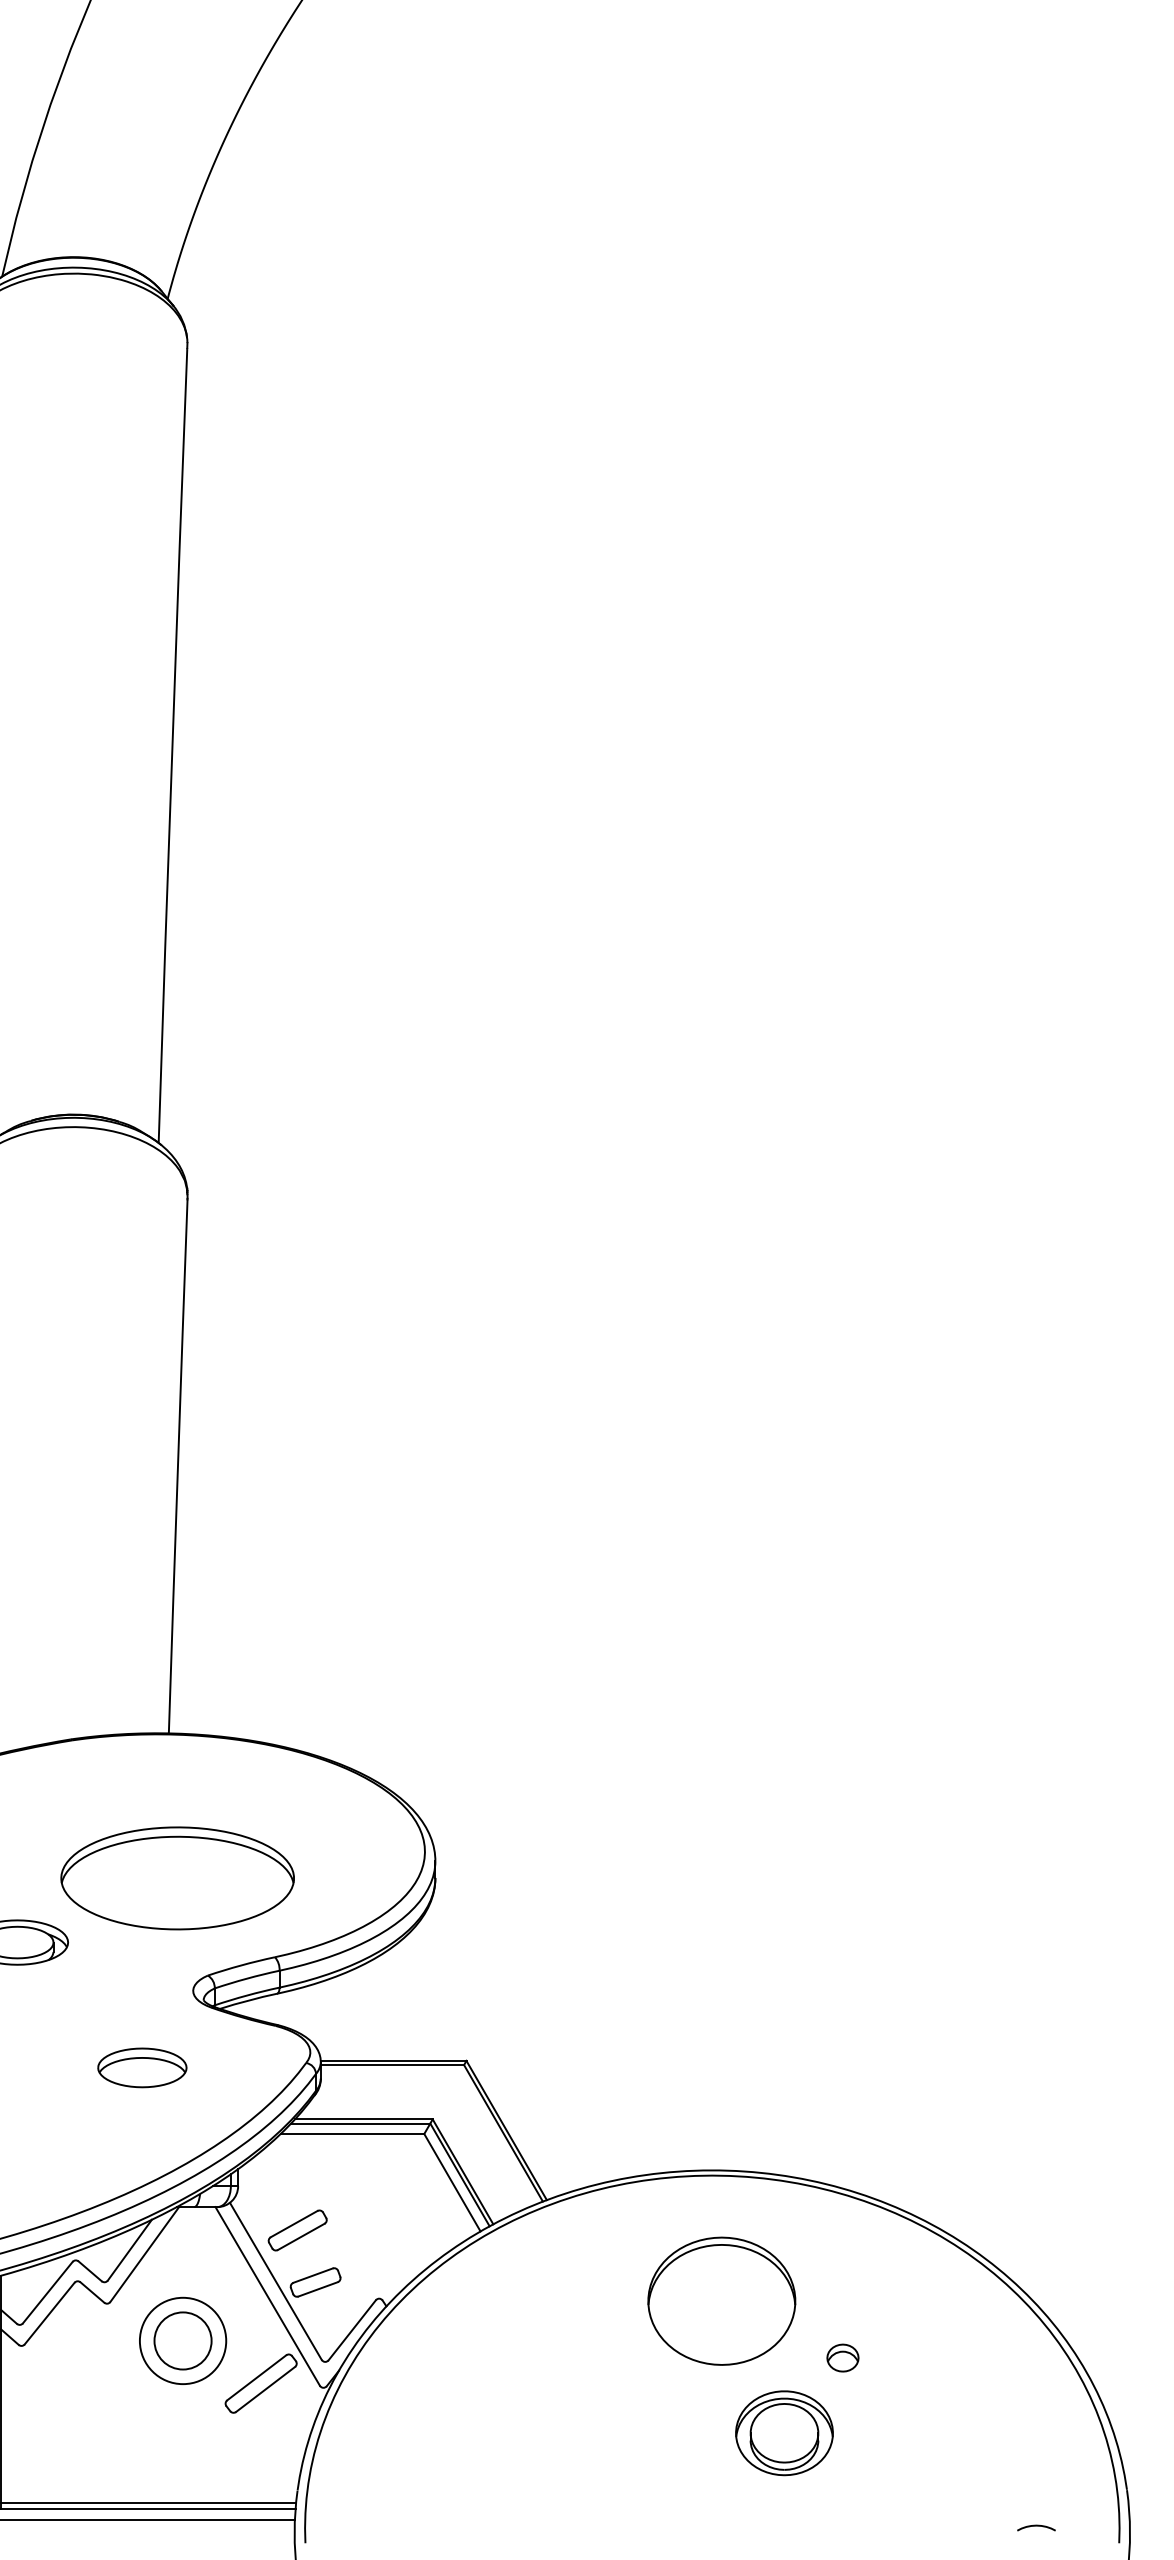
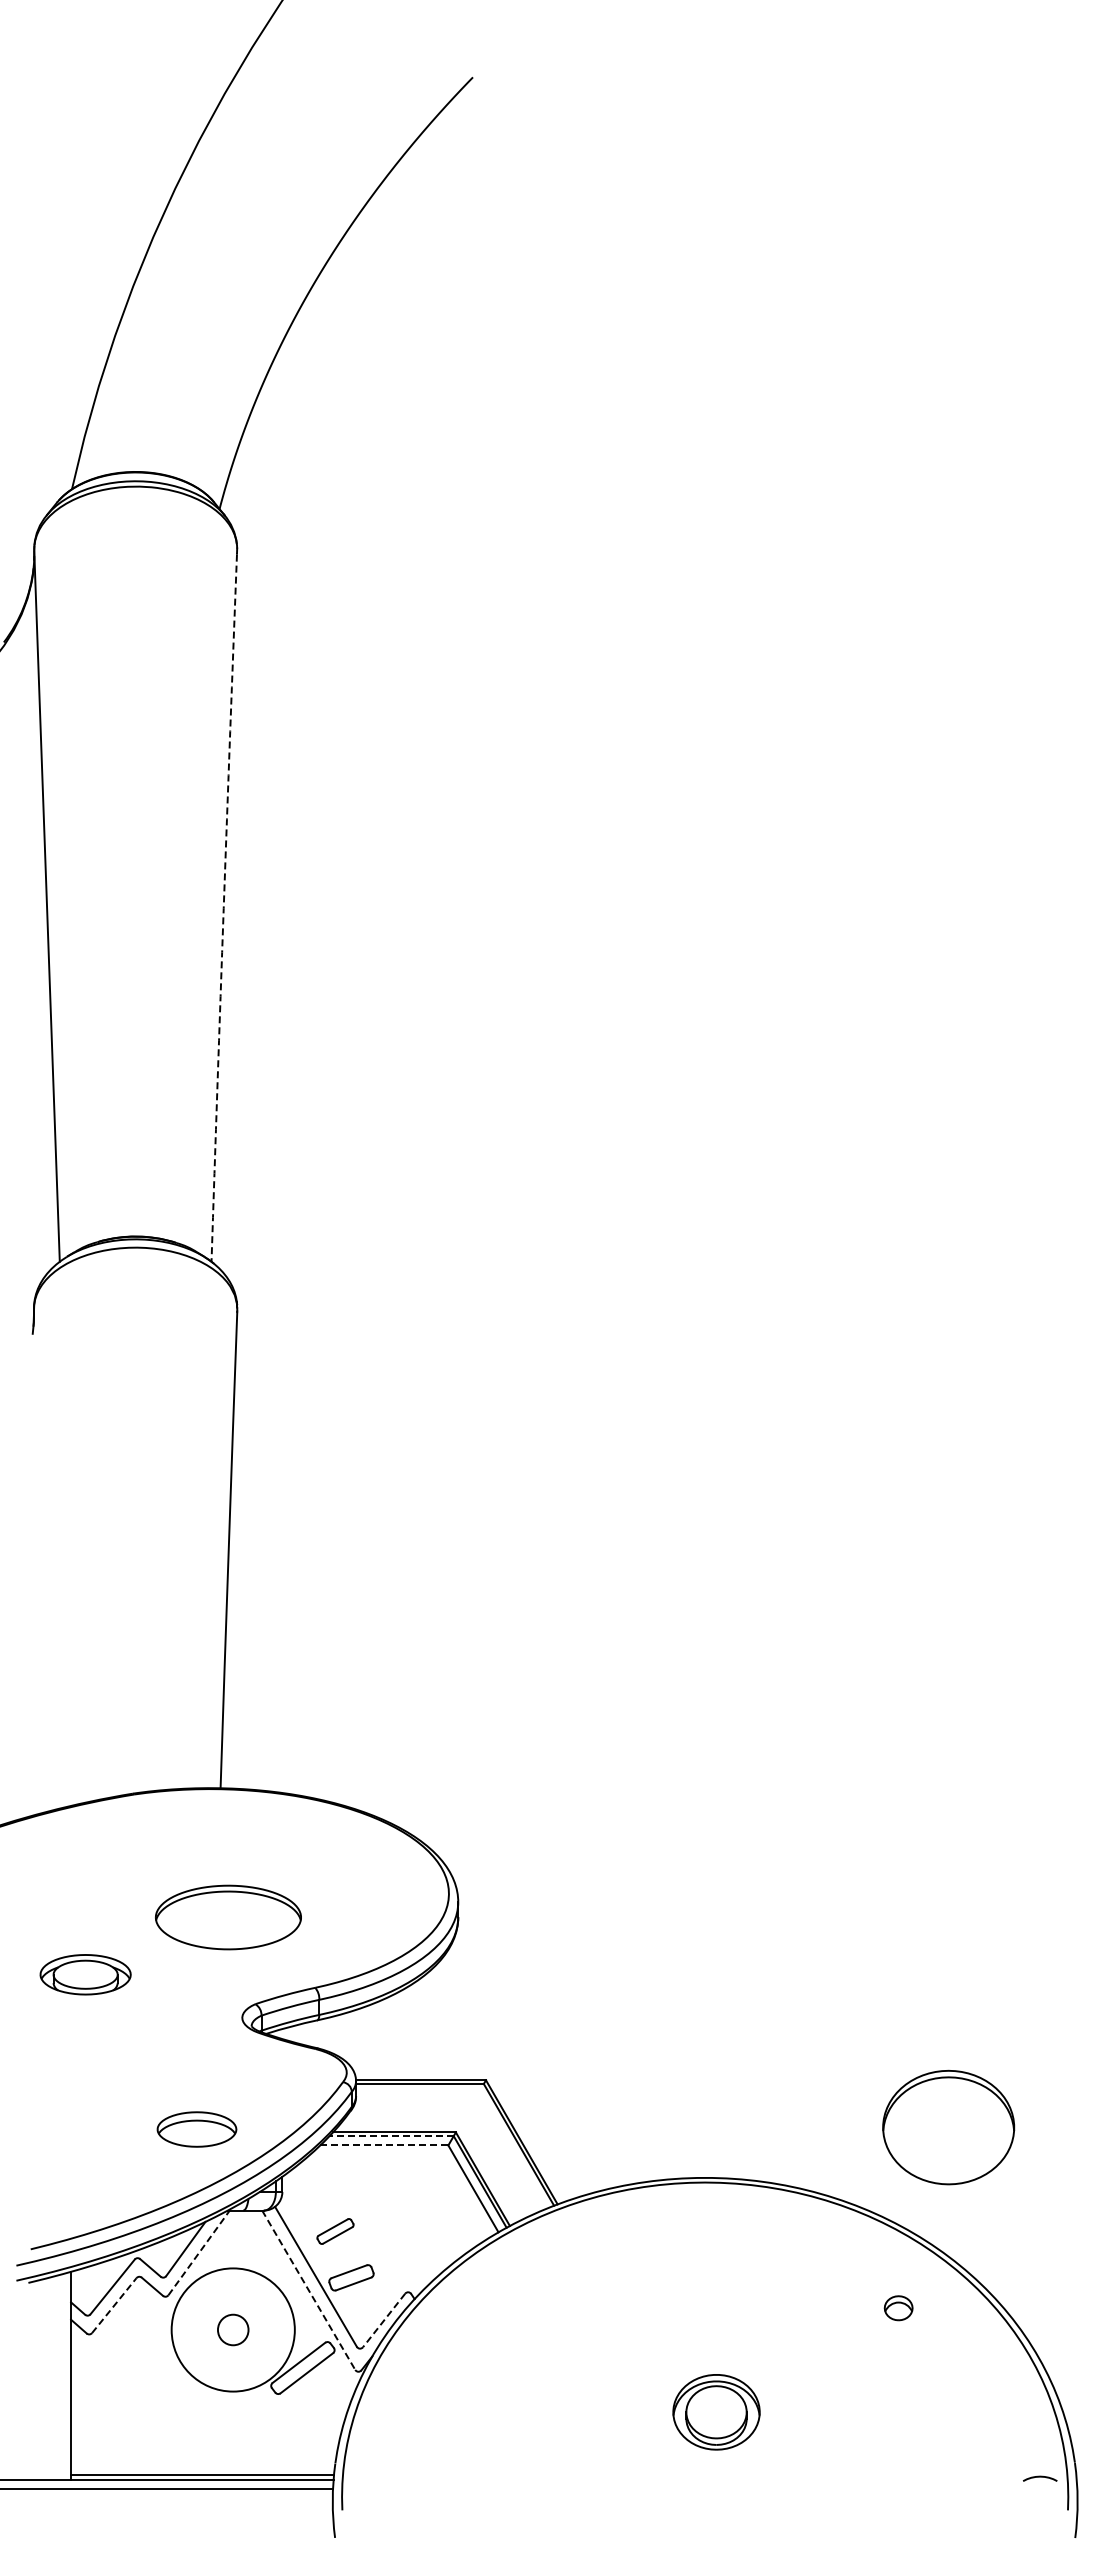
arc: (172, 746) -> (223, 908), solid -> dashed
part: (177, 1878) -> (228, 1917), size x0.7
part: (141, 2067) -> (196, 2129), moved
line: (360, 2123) -> (391, 2136), solid -> dashed
line: (351, 2134) -> (383, 2145), solid -> dashed
part: (297, 2230) -> (335, 2231), size x0.7
line: (145, 2254) -> (199, 2252), solid -> dashed
line: (268, 2296) -> (309, 2290), solid -> dashed
part: (721, 2301) -> (948, 2127), moved
line: (49, 2313) -> (114, 2305), solid -> dashed
line: (351, 2330) -> (383, 2320), solid -> dashed
circle: (182, 2340) -> (232, 2329), size x0.6
circle: (182, 2340) -> (232, 2329), size x1.6
part: (842, 2358) -> (898, 2308), moved
part: (784, 2433) -> (716, 2412), moved
curve: (1036, 2526) -> (1040, 2477), moved

